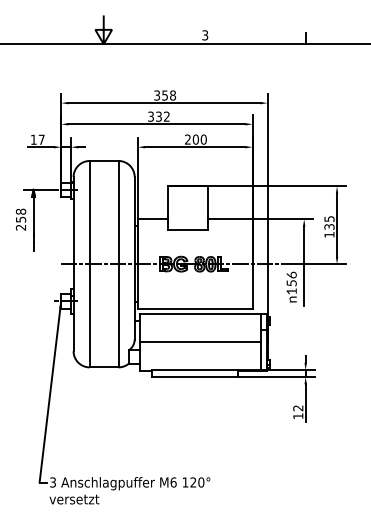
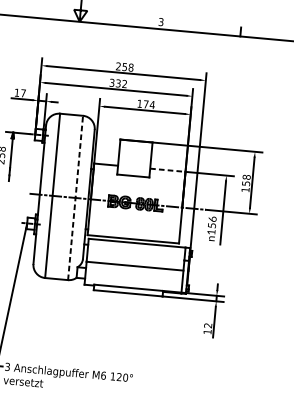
text: (157, 95) -> (118, 66), 358 -> 258
text: (195, 139) -> (145, 104), 200 -> 174
line: (230, 219) -> (167, 170), solid -> dashed
text: (329, 222) -> (246, 180), 135 -> 158
line: (118, 263) -> (75, 197), solid -> dashed

